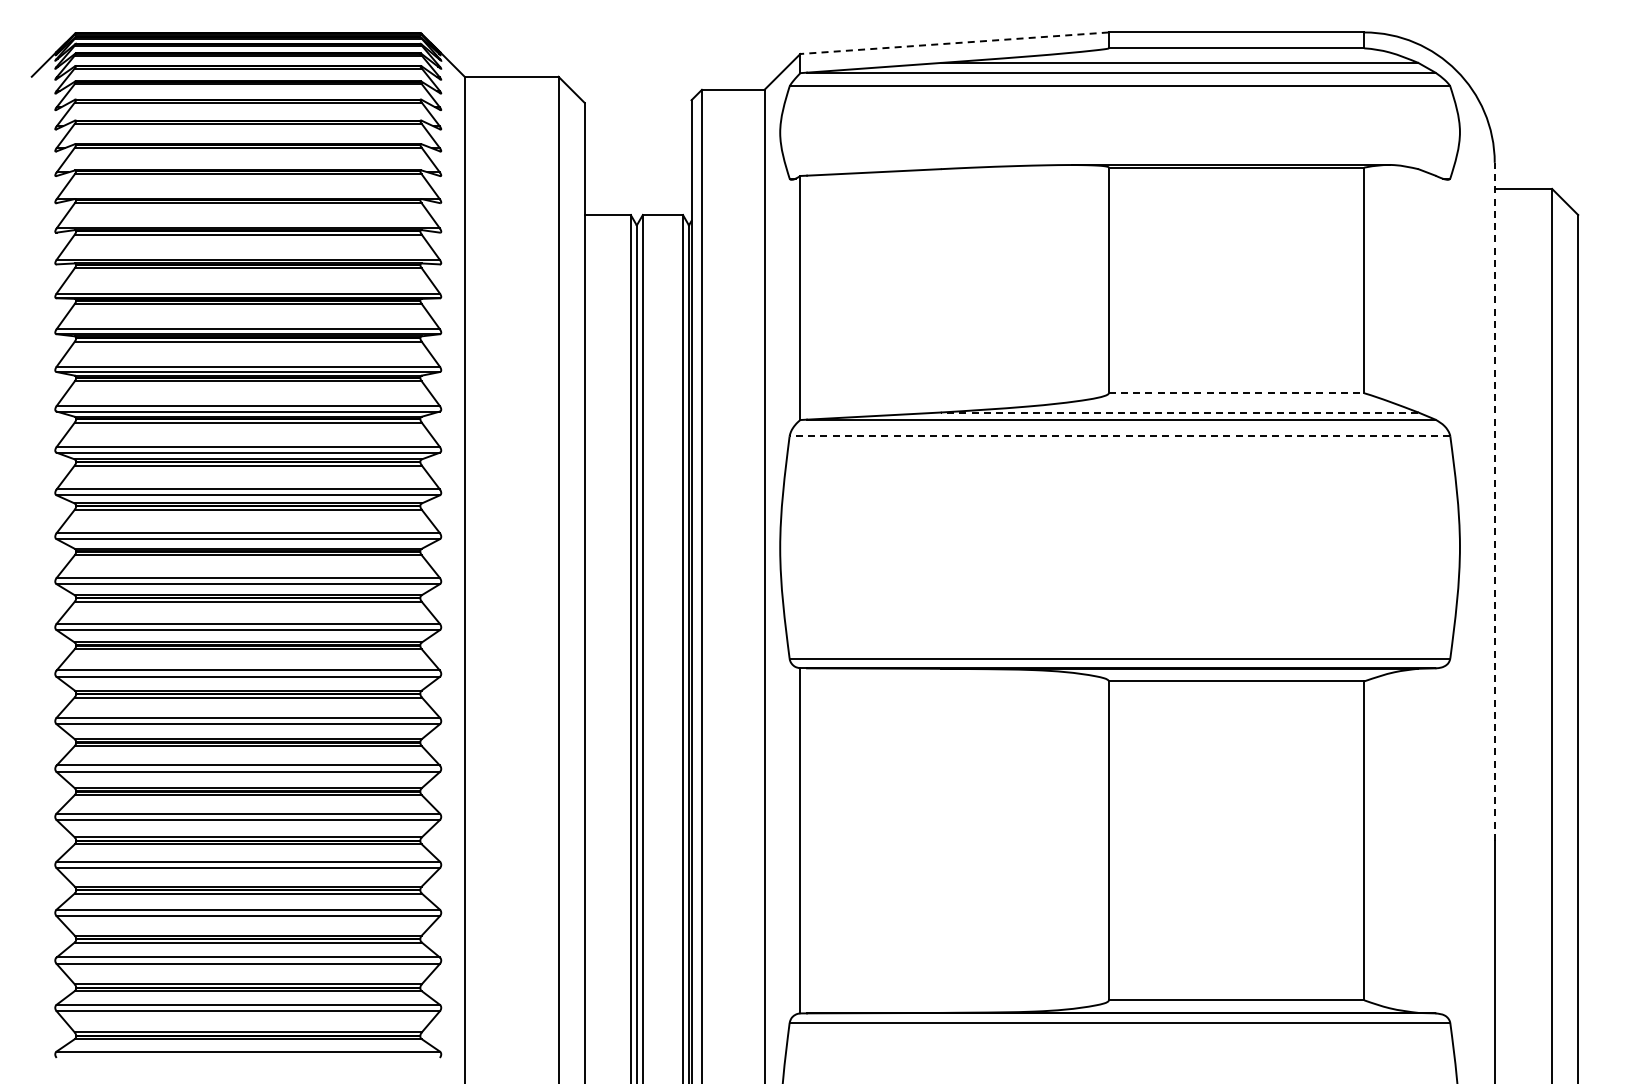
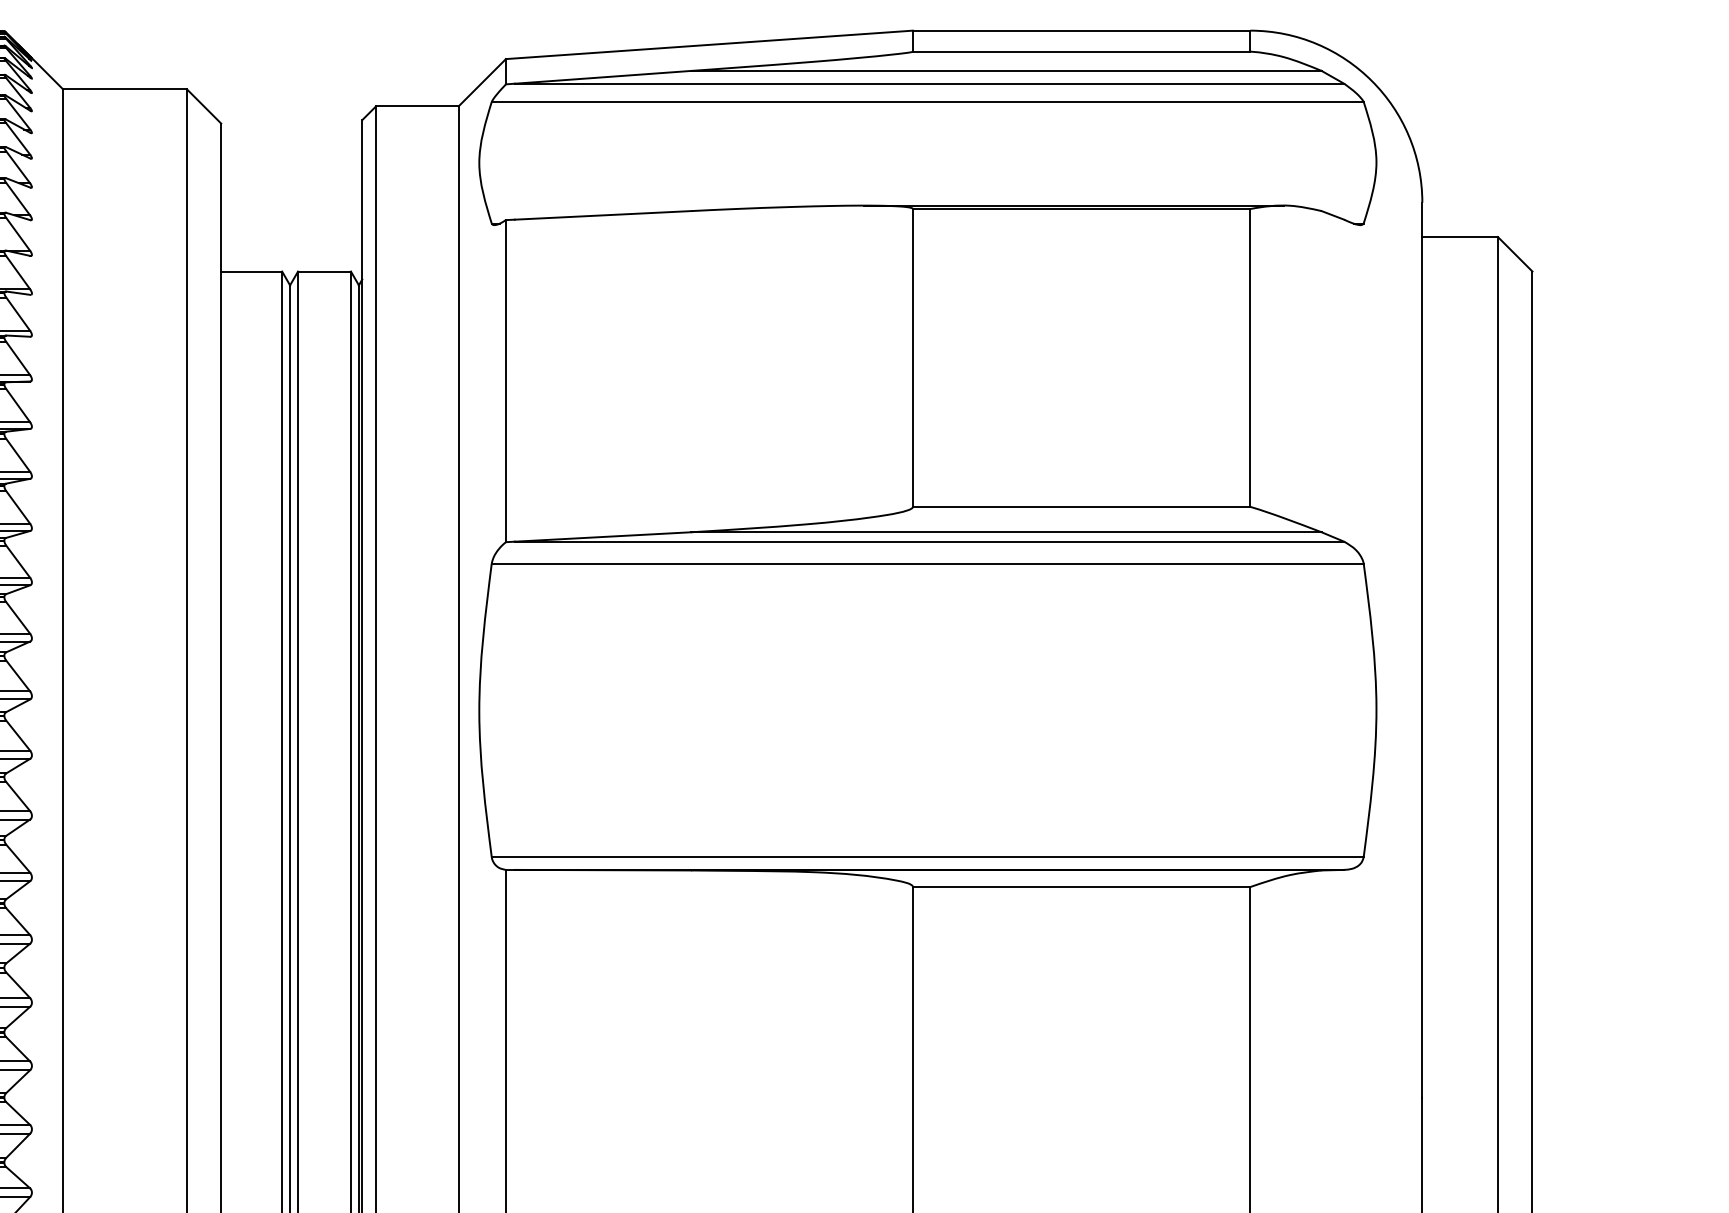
line: (954, 43) -> (709, 45), dashed -> solid
line: (1236, 393) -> (1081, 507), dashed -> solid
line: (1179, 412) -> (1006, 532), dashed -> solid
line: (1119, 436) -> (927, 563), dashed -> solid
line: (1494, 501) -> (1422, 649), dashed -> solid

